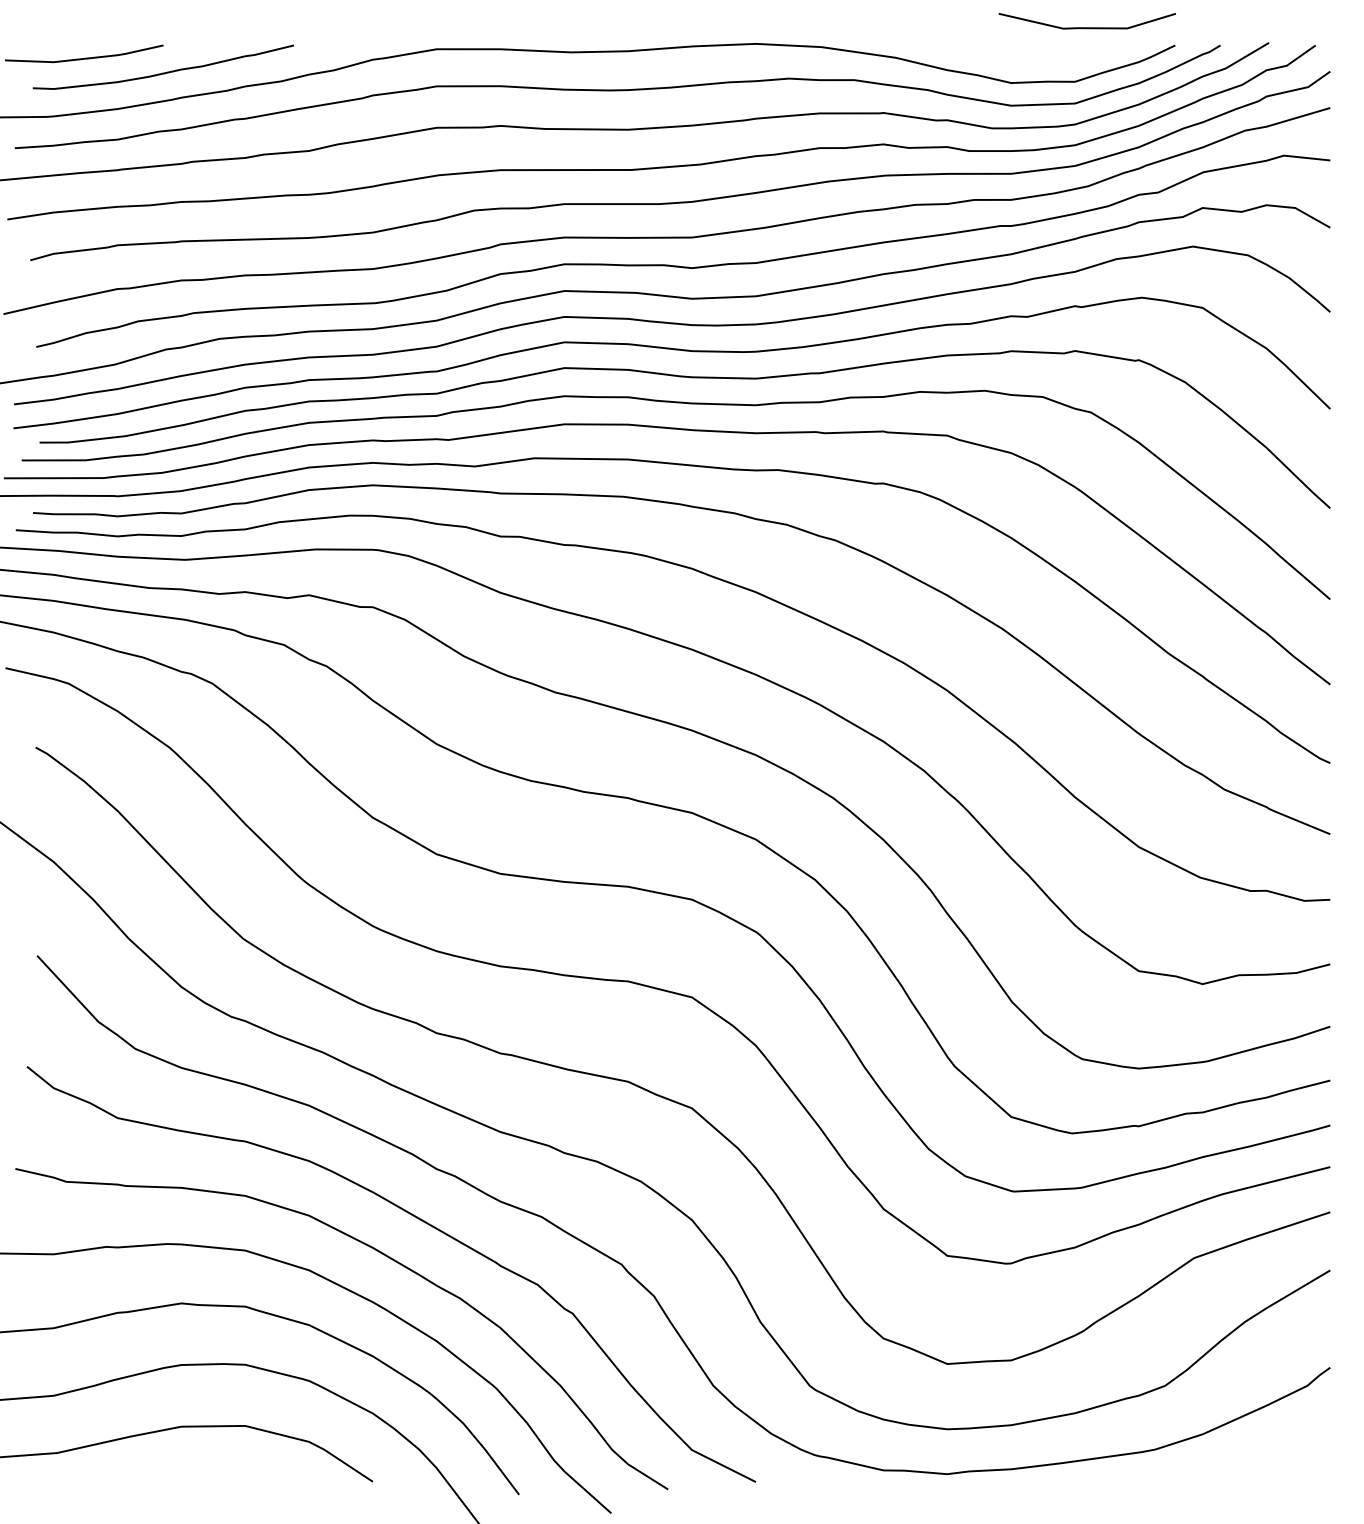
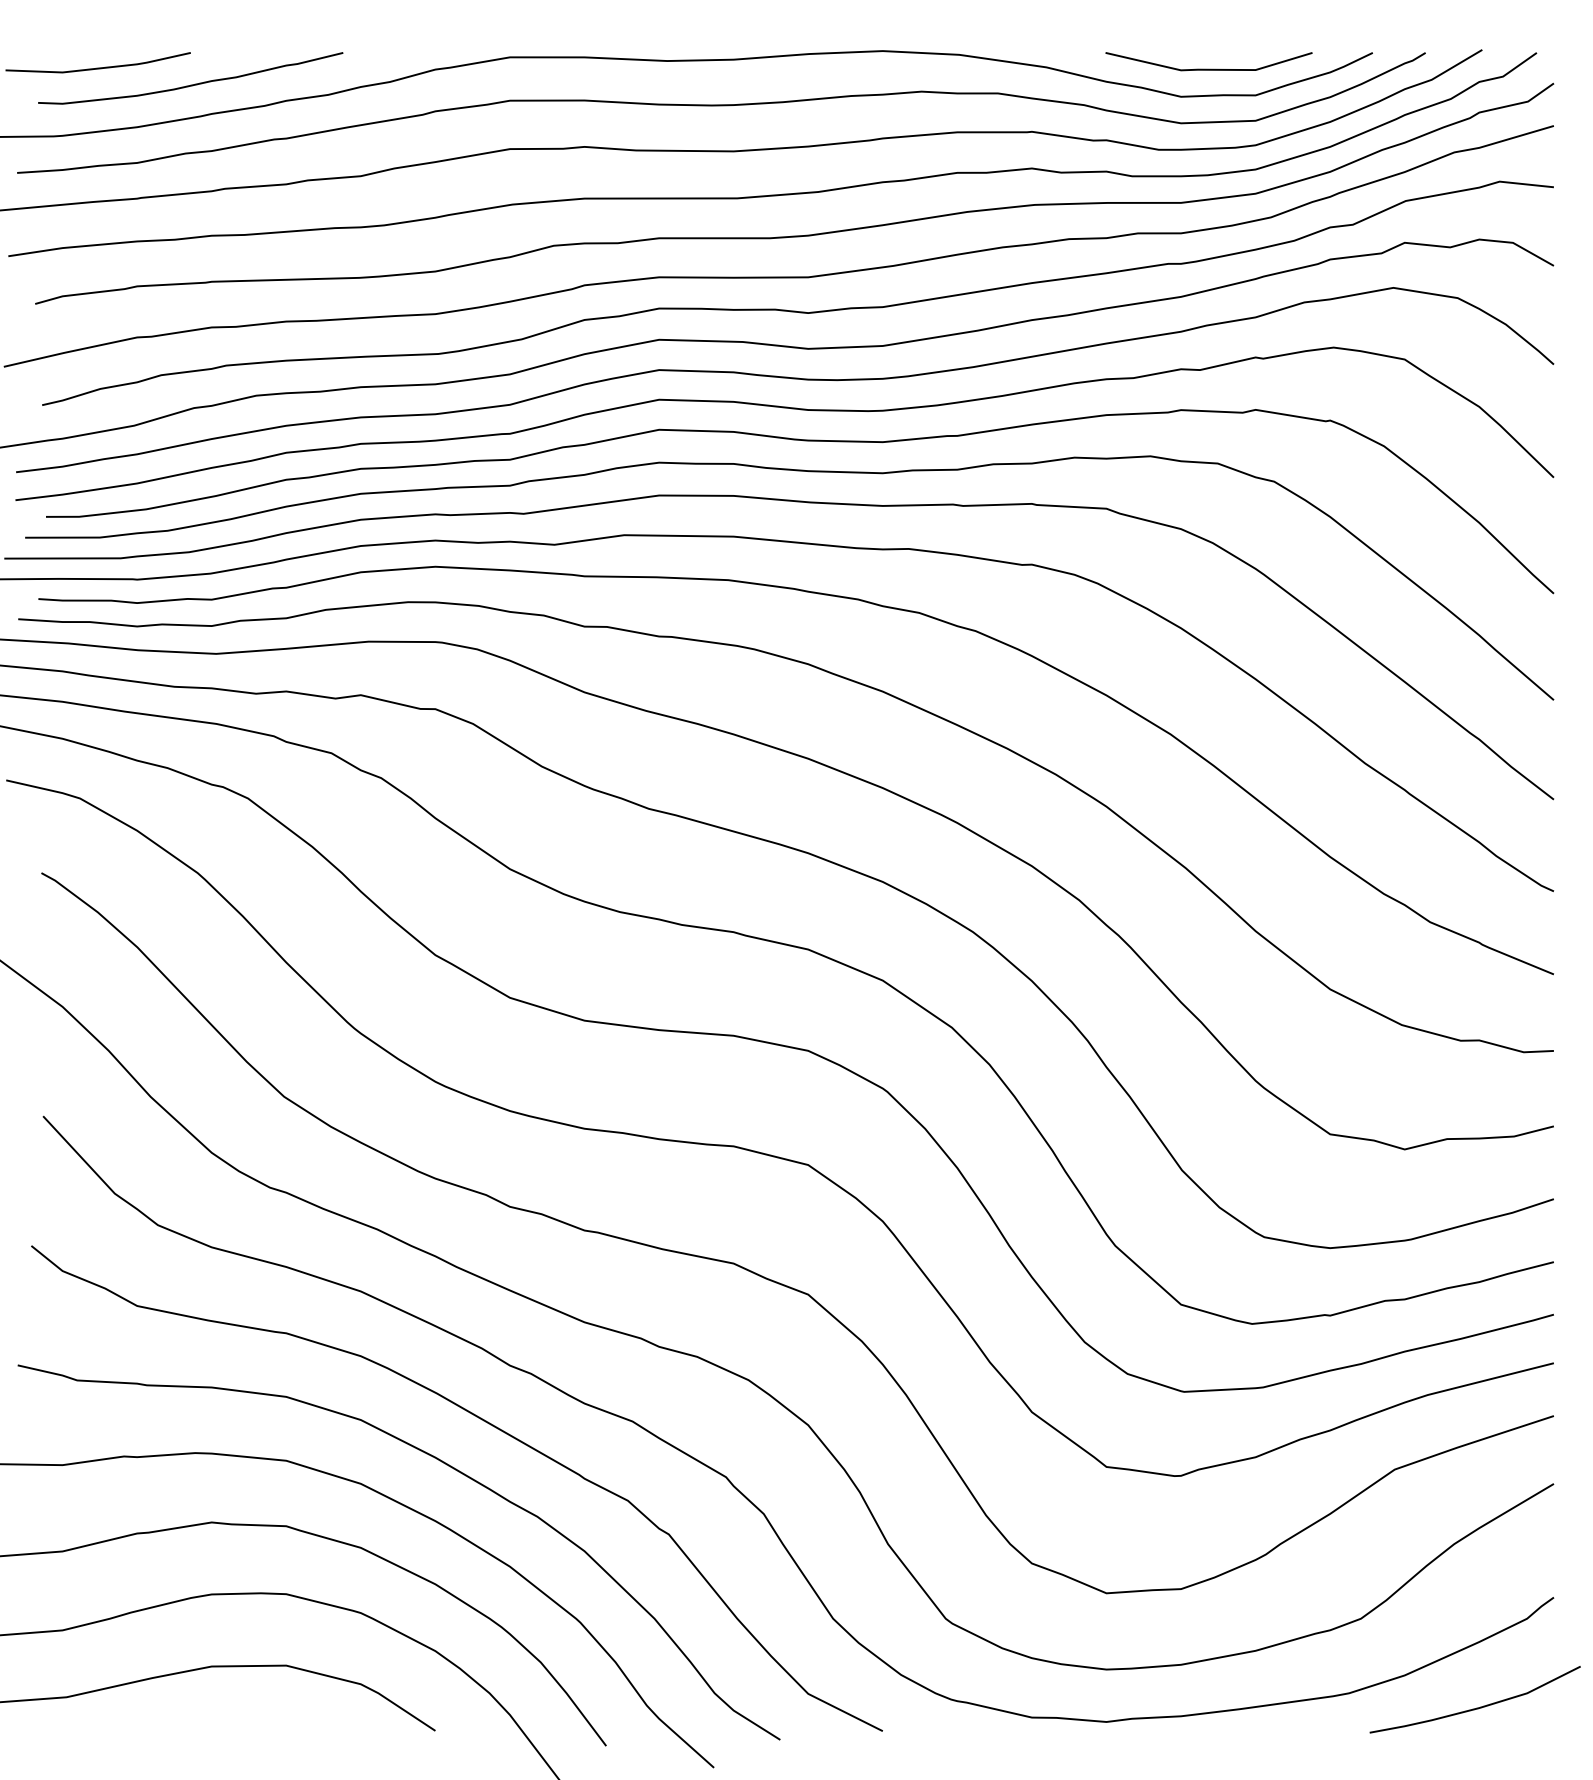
line: (1086, 27) -> (1208, 68), moved
curve: (1264, 1461) -> (1476, 1707), added

